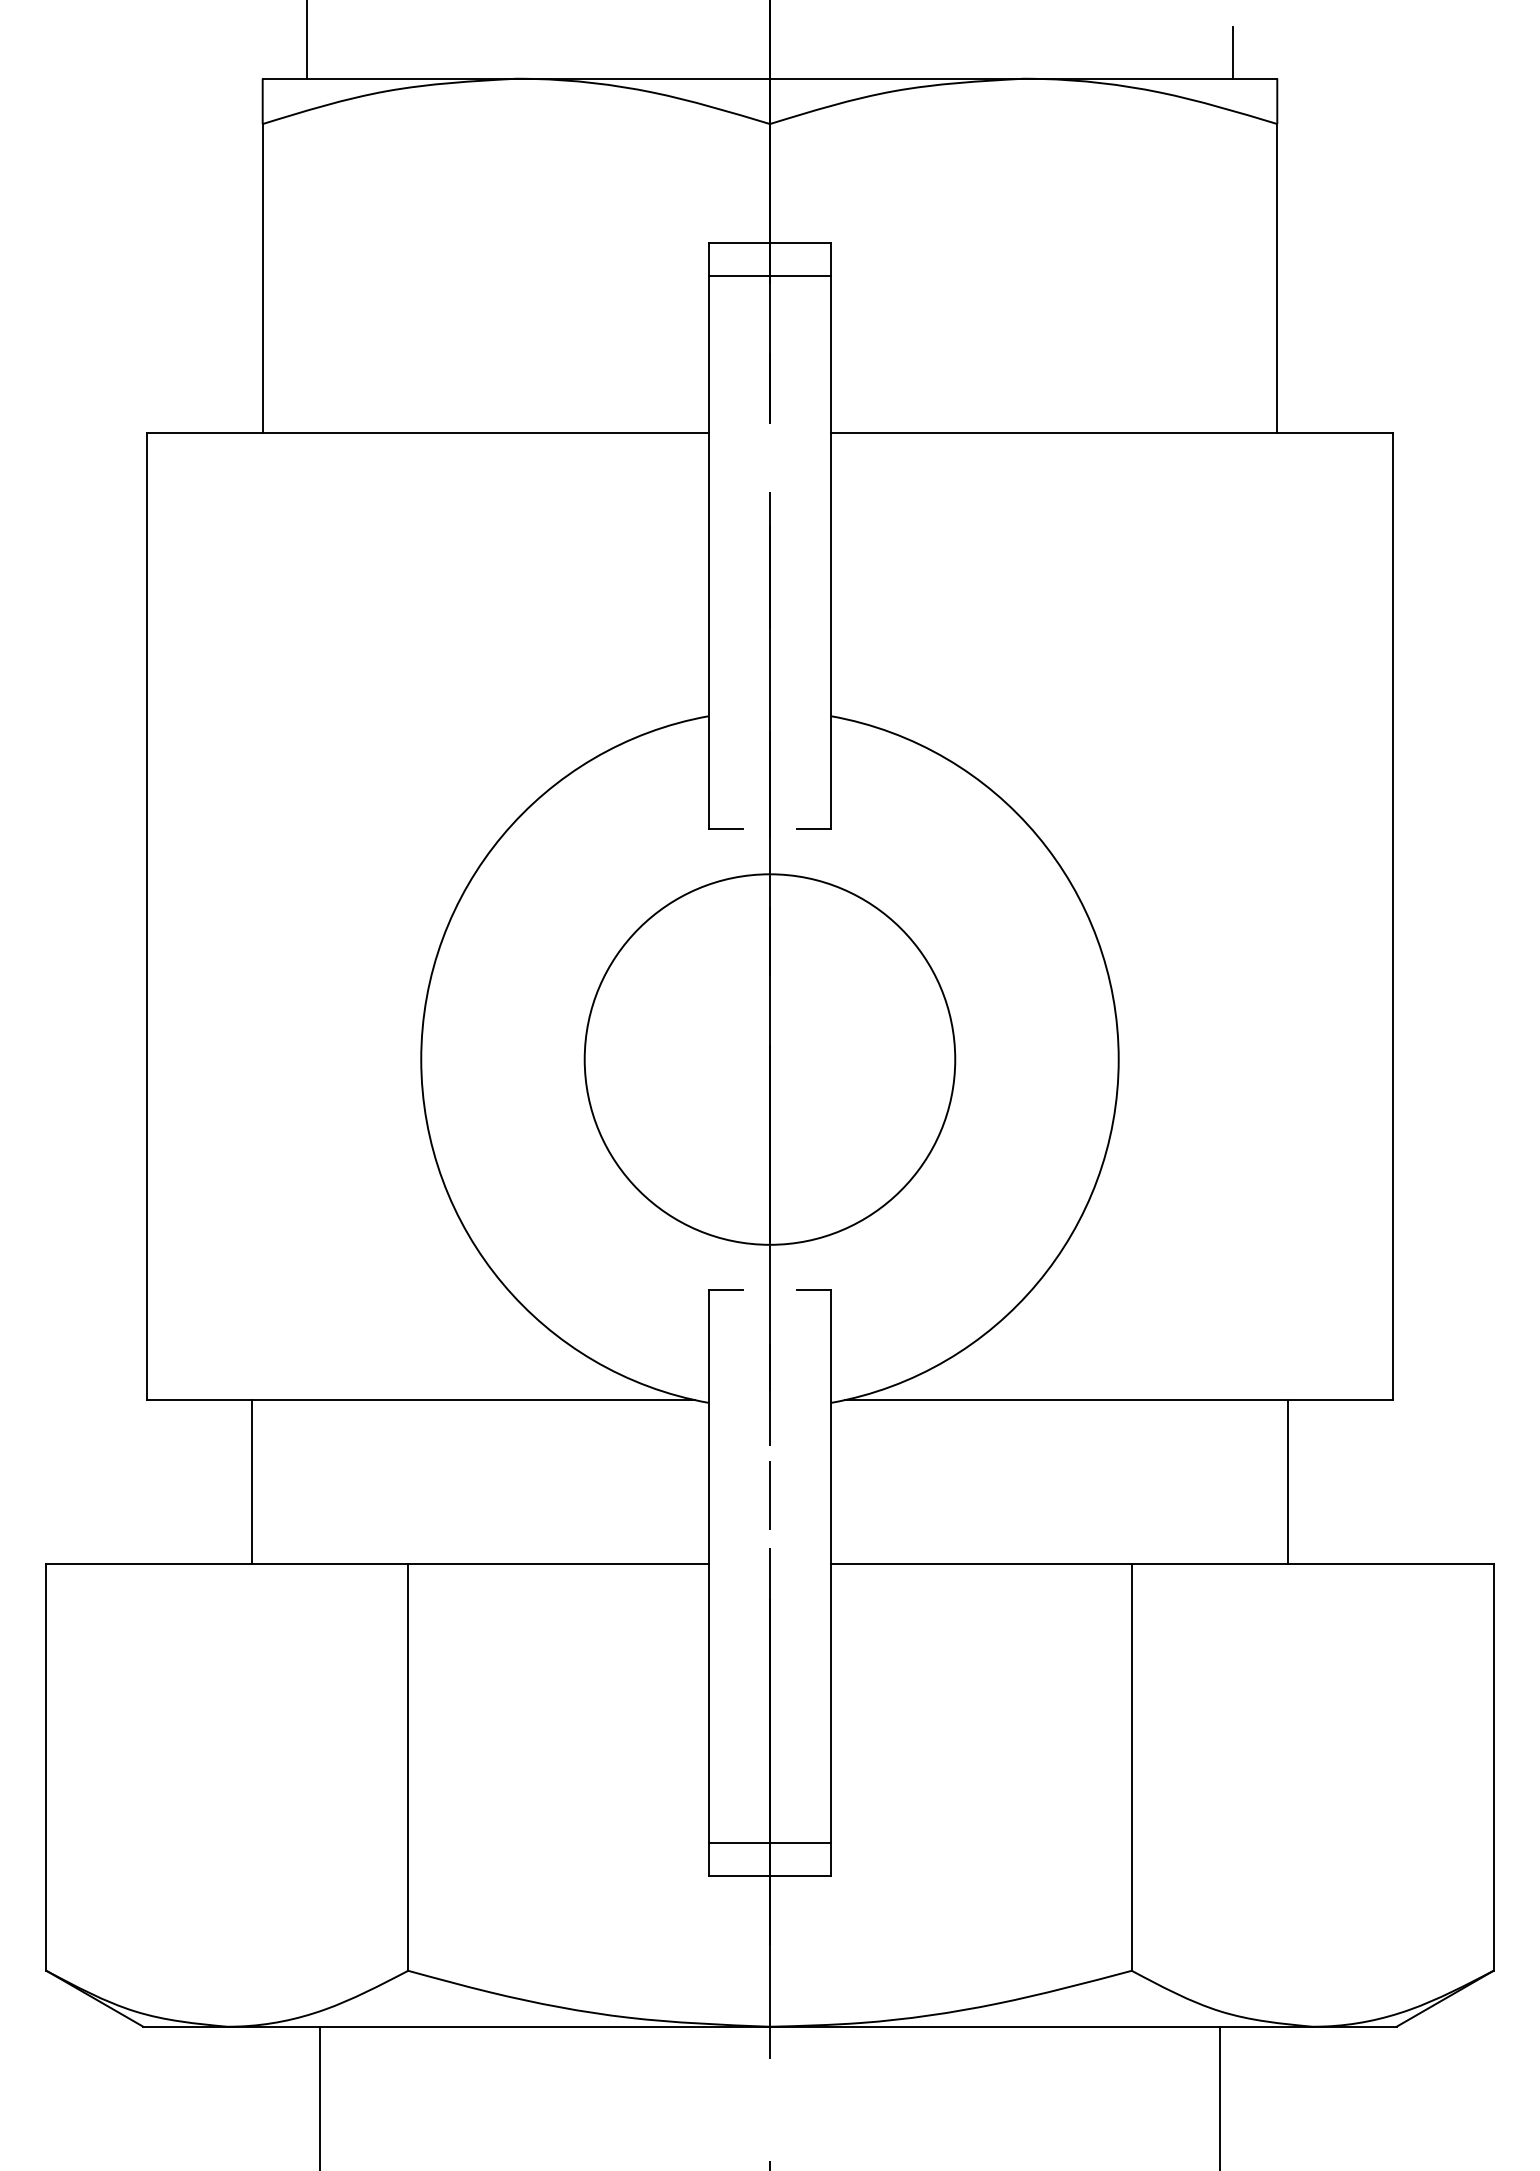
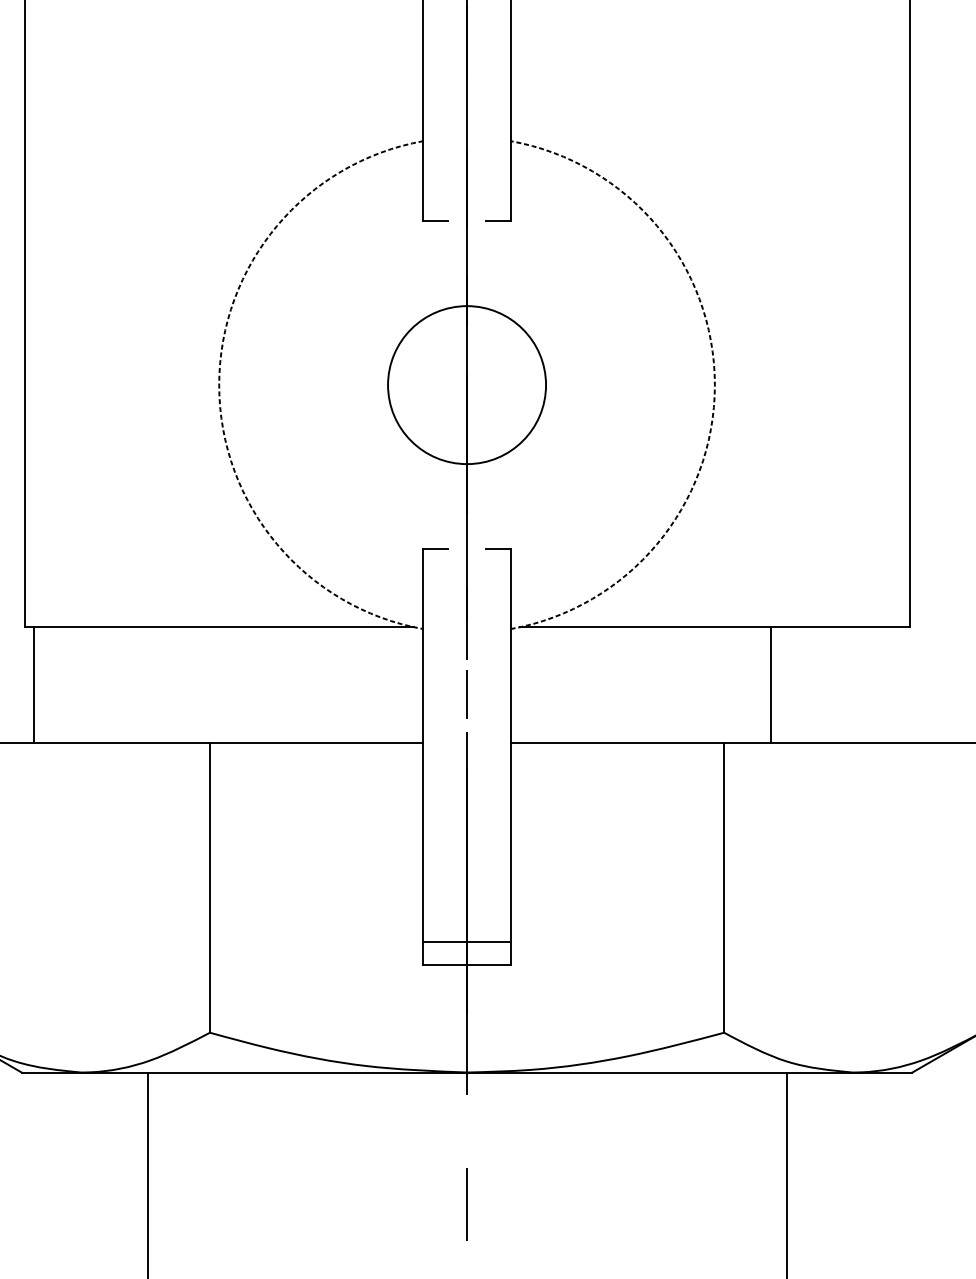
arc: (421, 1059) -> (219, 385), solid -> dashed
circle: (769, 1059) -> (466, 385), size x0.6
arc: (1118, 1059) -> (714, 385), solid -> dashed
line: (252, 1481) -> (34, 684), moved
line: (1287, 1481) -> (770, 684), moved

